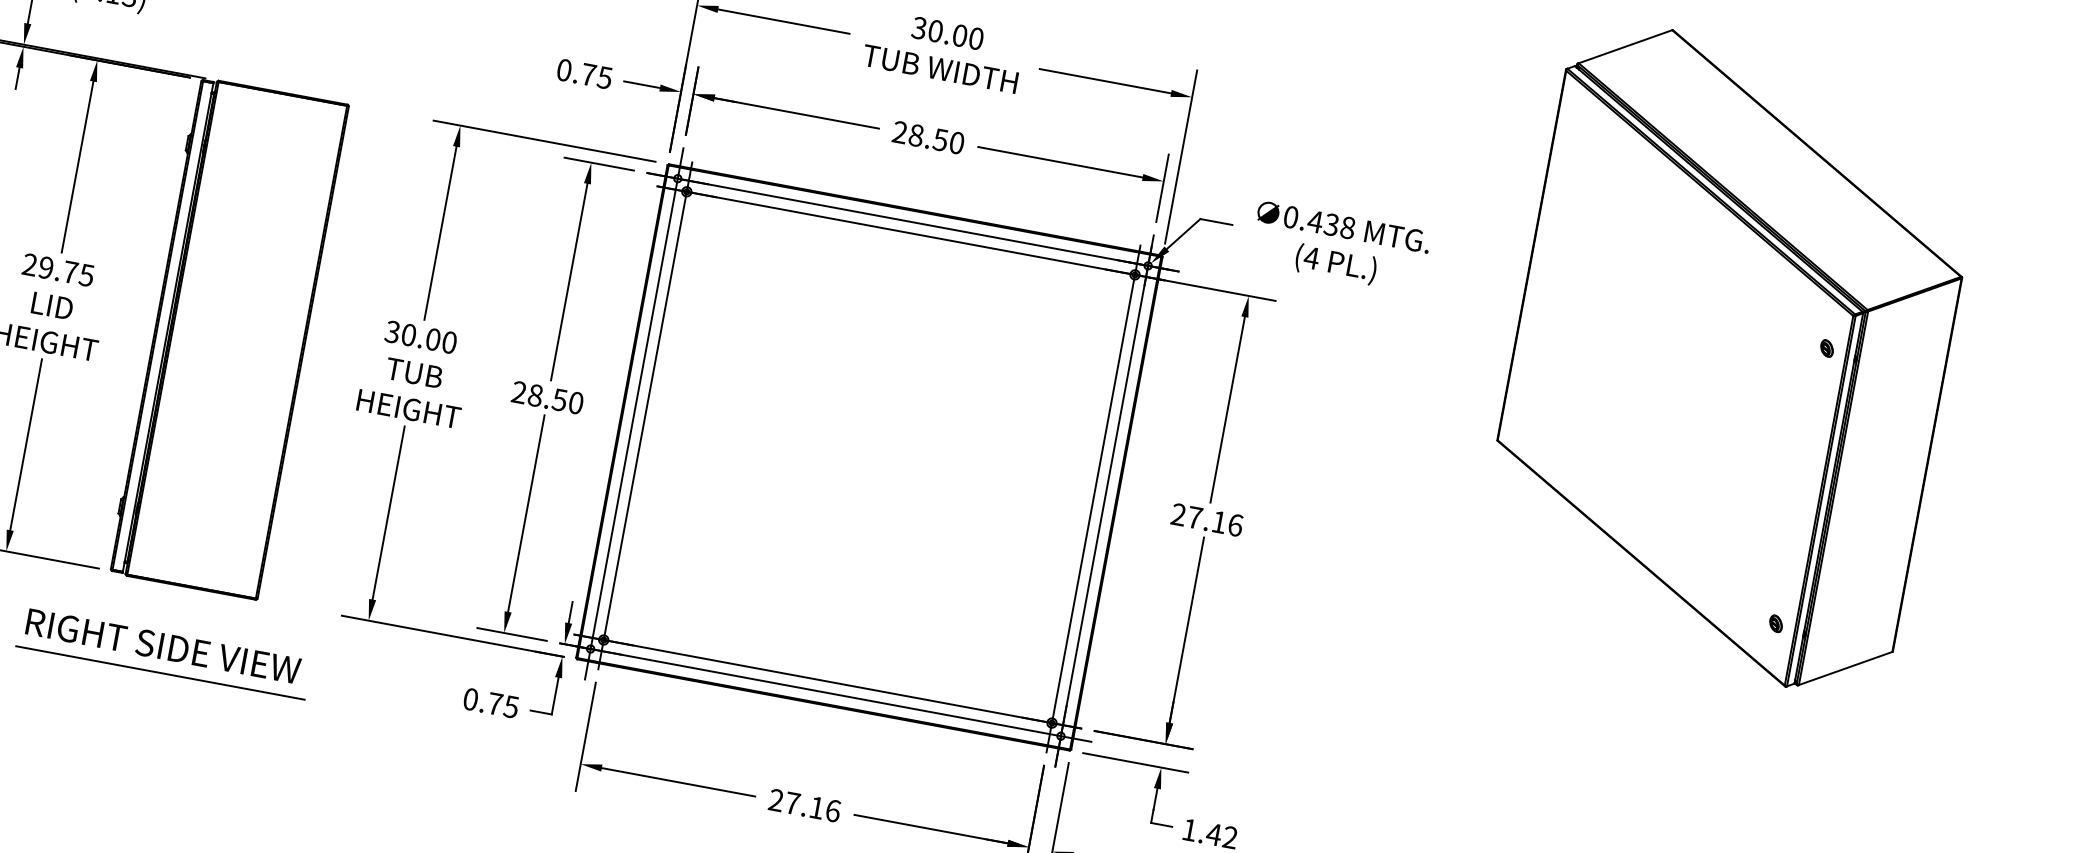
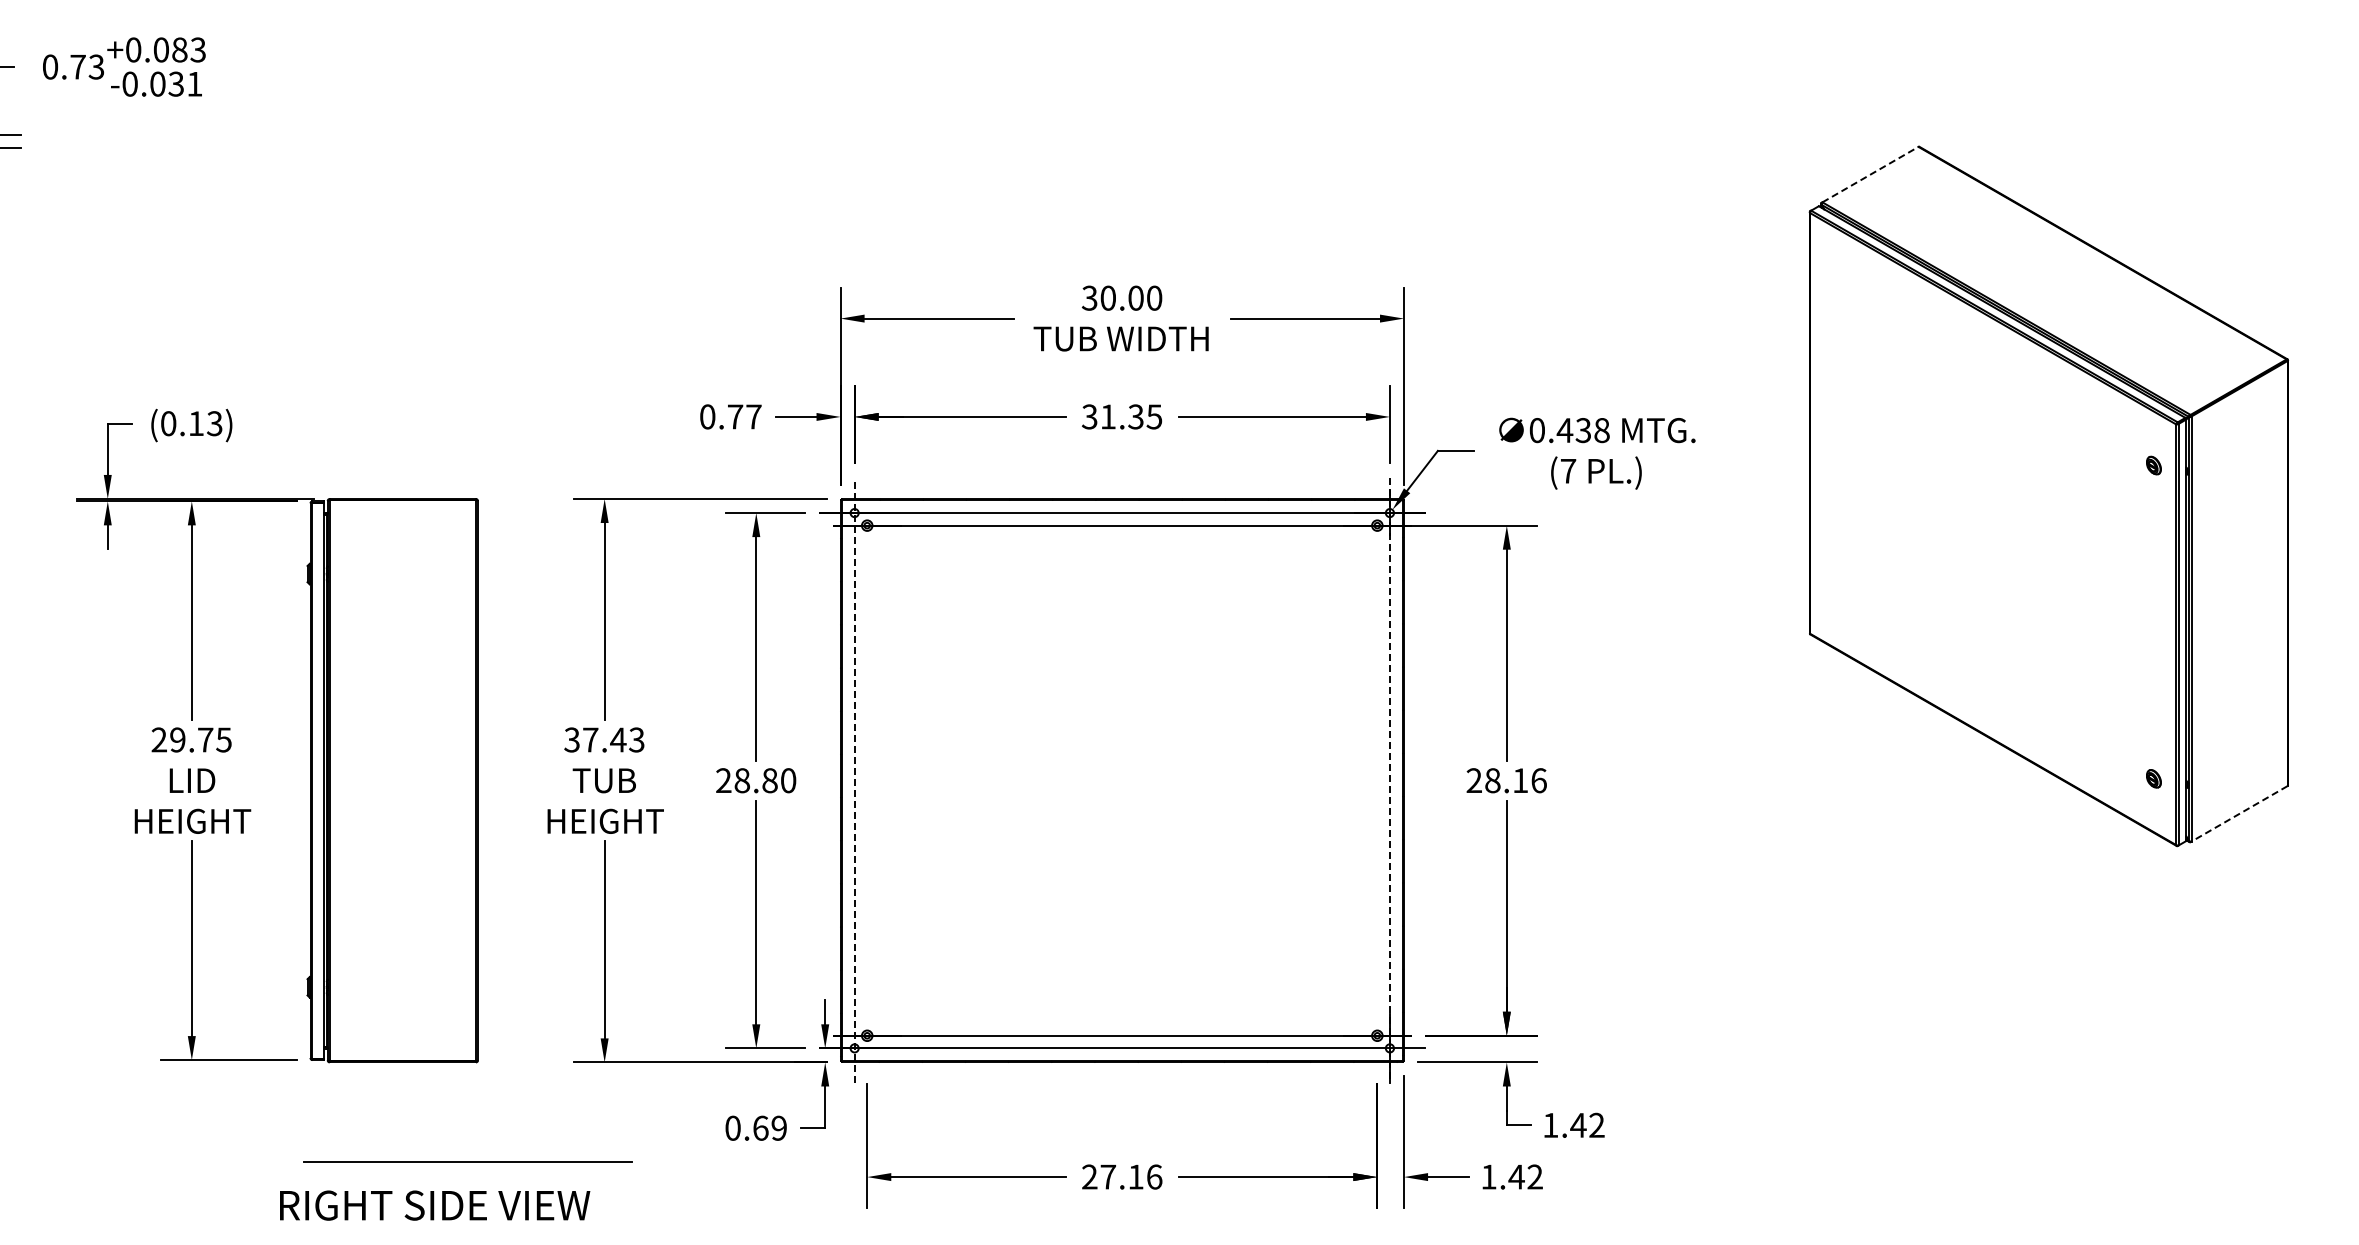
line: (1625, 46) -> (1870, 174), solid -> dashed
text: (604, 77) -> (753, 416), 0.75 -> 0.77
text: (928, 137) -> (1121, 416), 28.50 -> 31.35
text: (1311, 258) -> (1568, 471), (4 -> (7
text: (429, 338) -> (613, 739), 30.00 -> 37.43
text: (559, 399) -> (769, 780), 28.50 -> 28.80
line: (634, 413) -> (854, 780), solid -> dashed
line: (645, 415) -> (867, 780), removed
line: (1093, 498) -> (1377, 780), removed
line: (1104, 501) -> (1389, 781), solid -> dashed
text: (1194, 517) -> (1492, 780), 27.16 -> 28.16
text: (163, 646) -> (435, 1205), moved
line: (1845, 669) -> (2239, 814), solid -> dashed
line: (160, 672) -> (467, 1161), moved
text: (502, 704) -> (769, 1127), 0.75 -> 0.69

